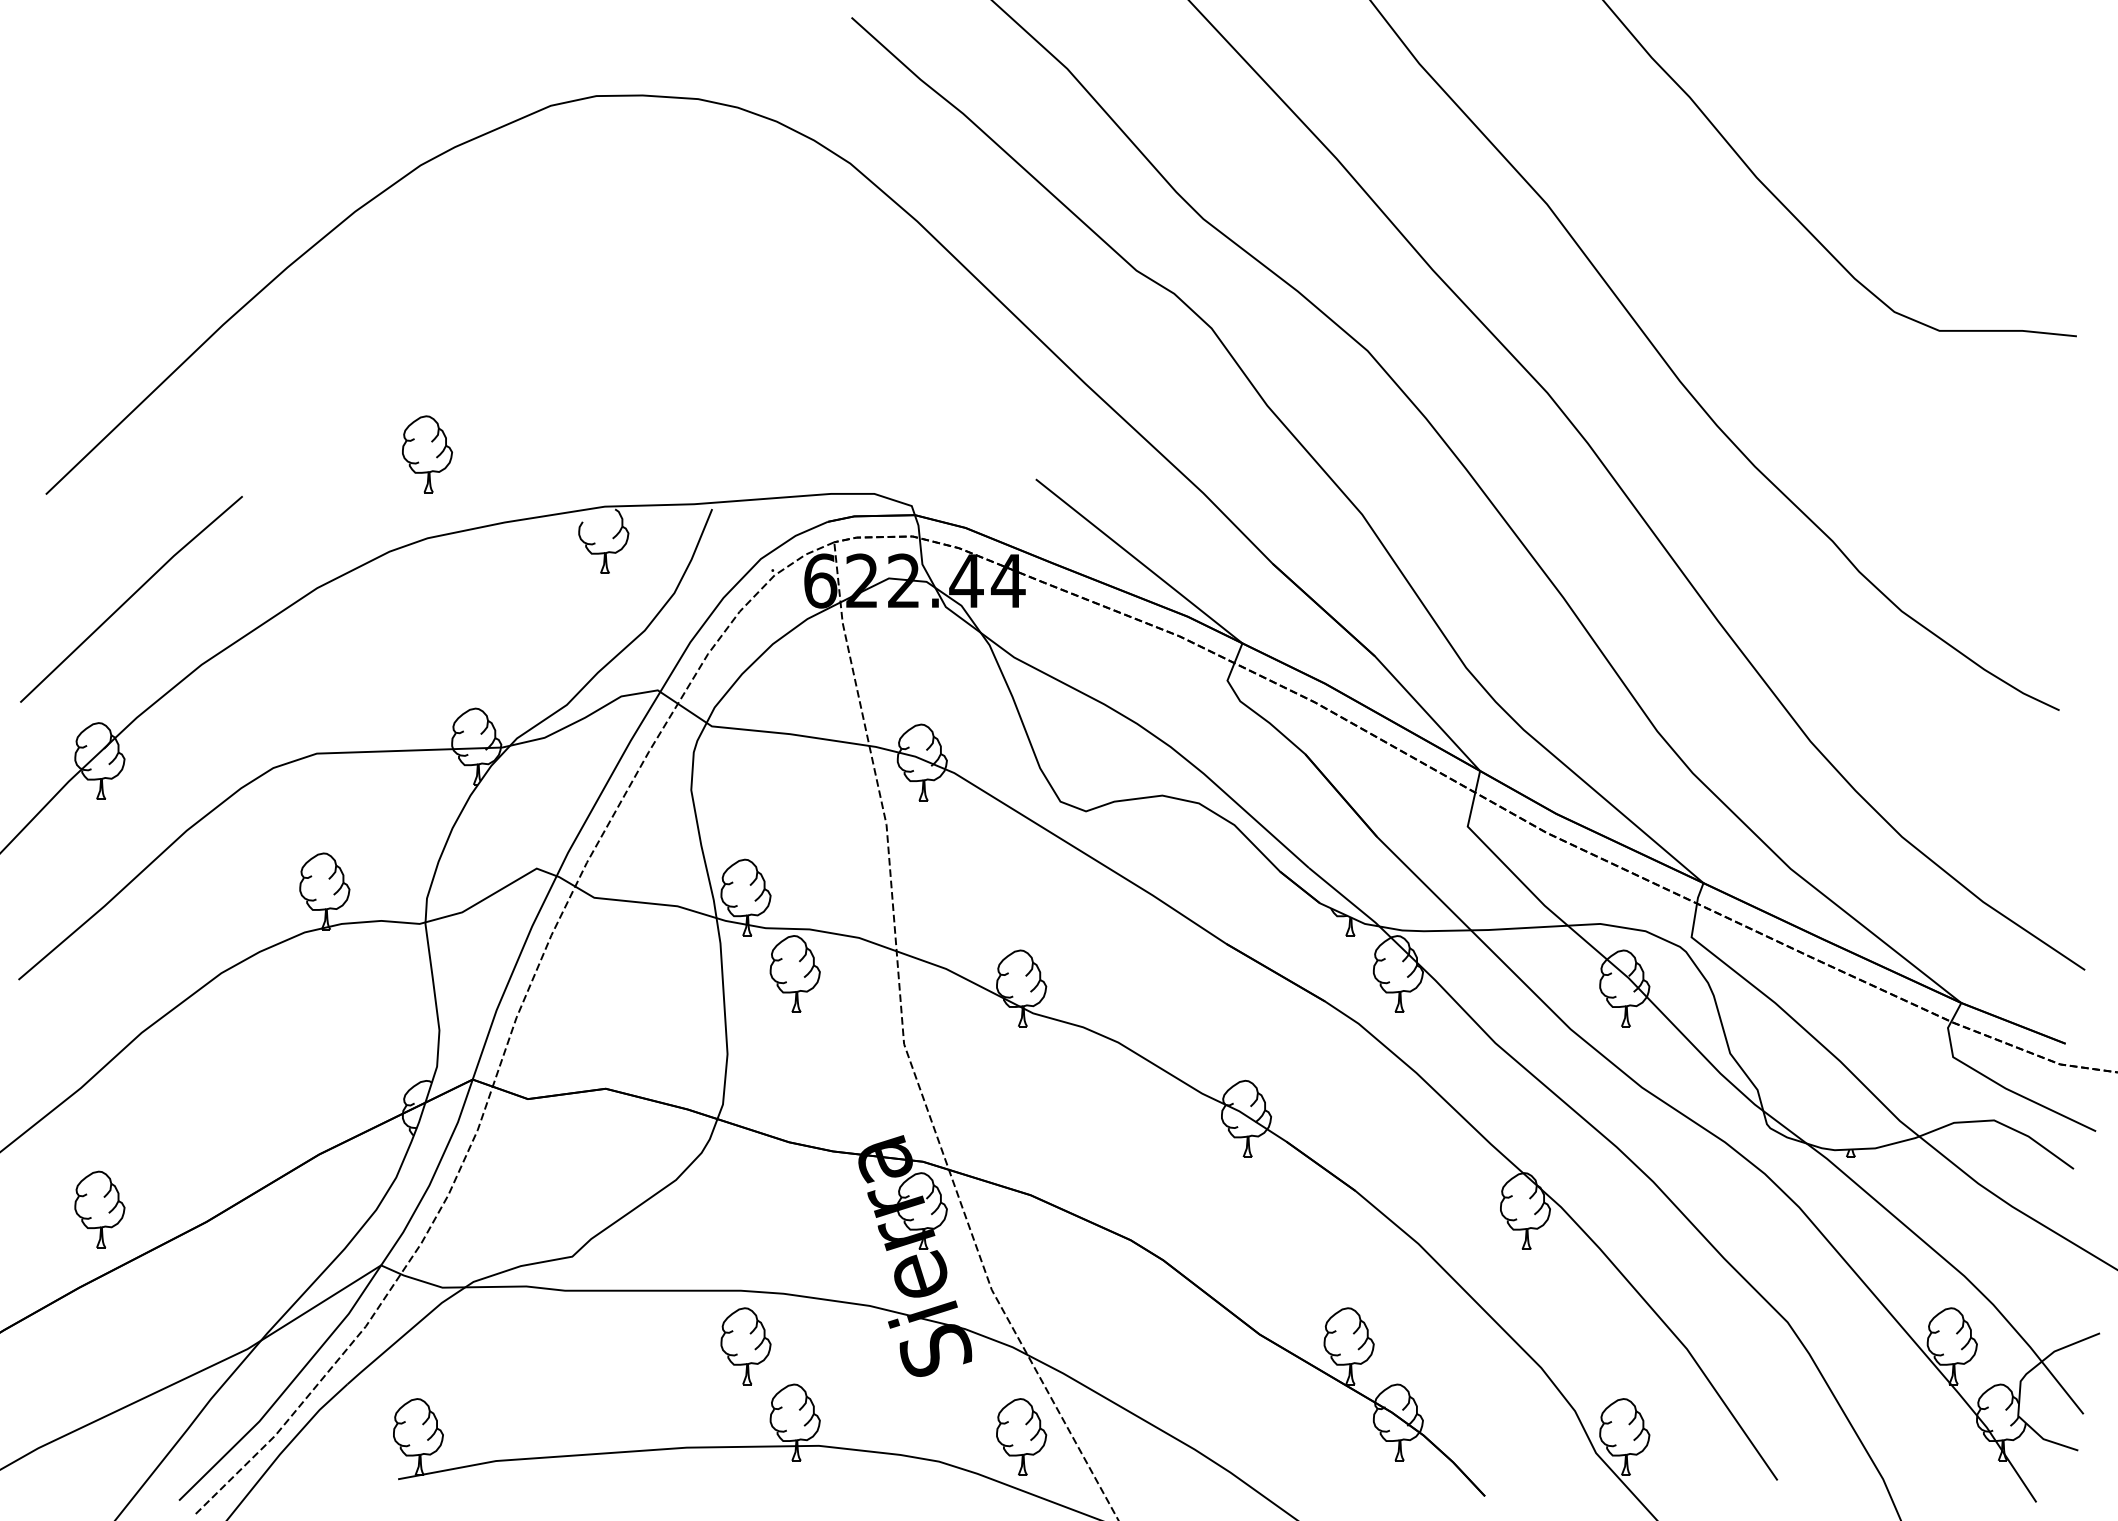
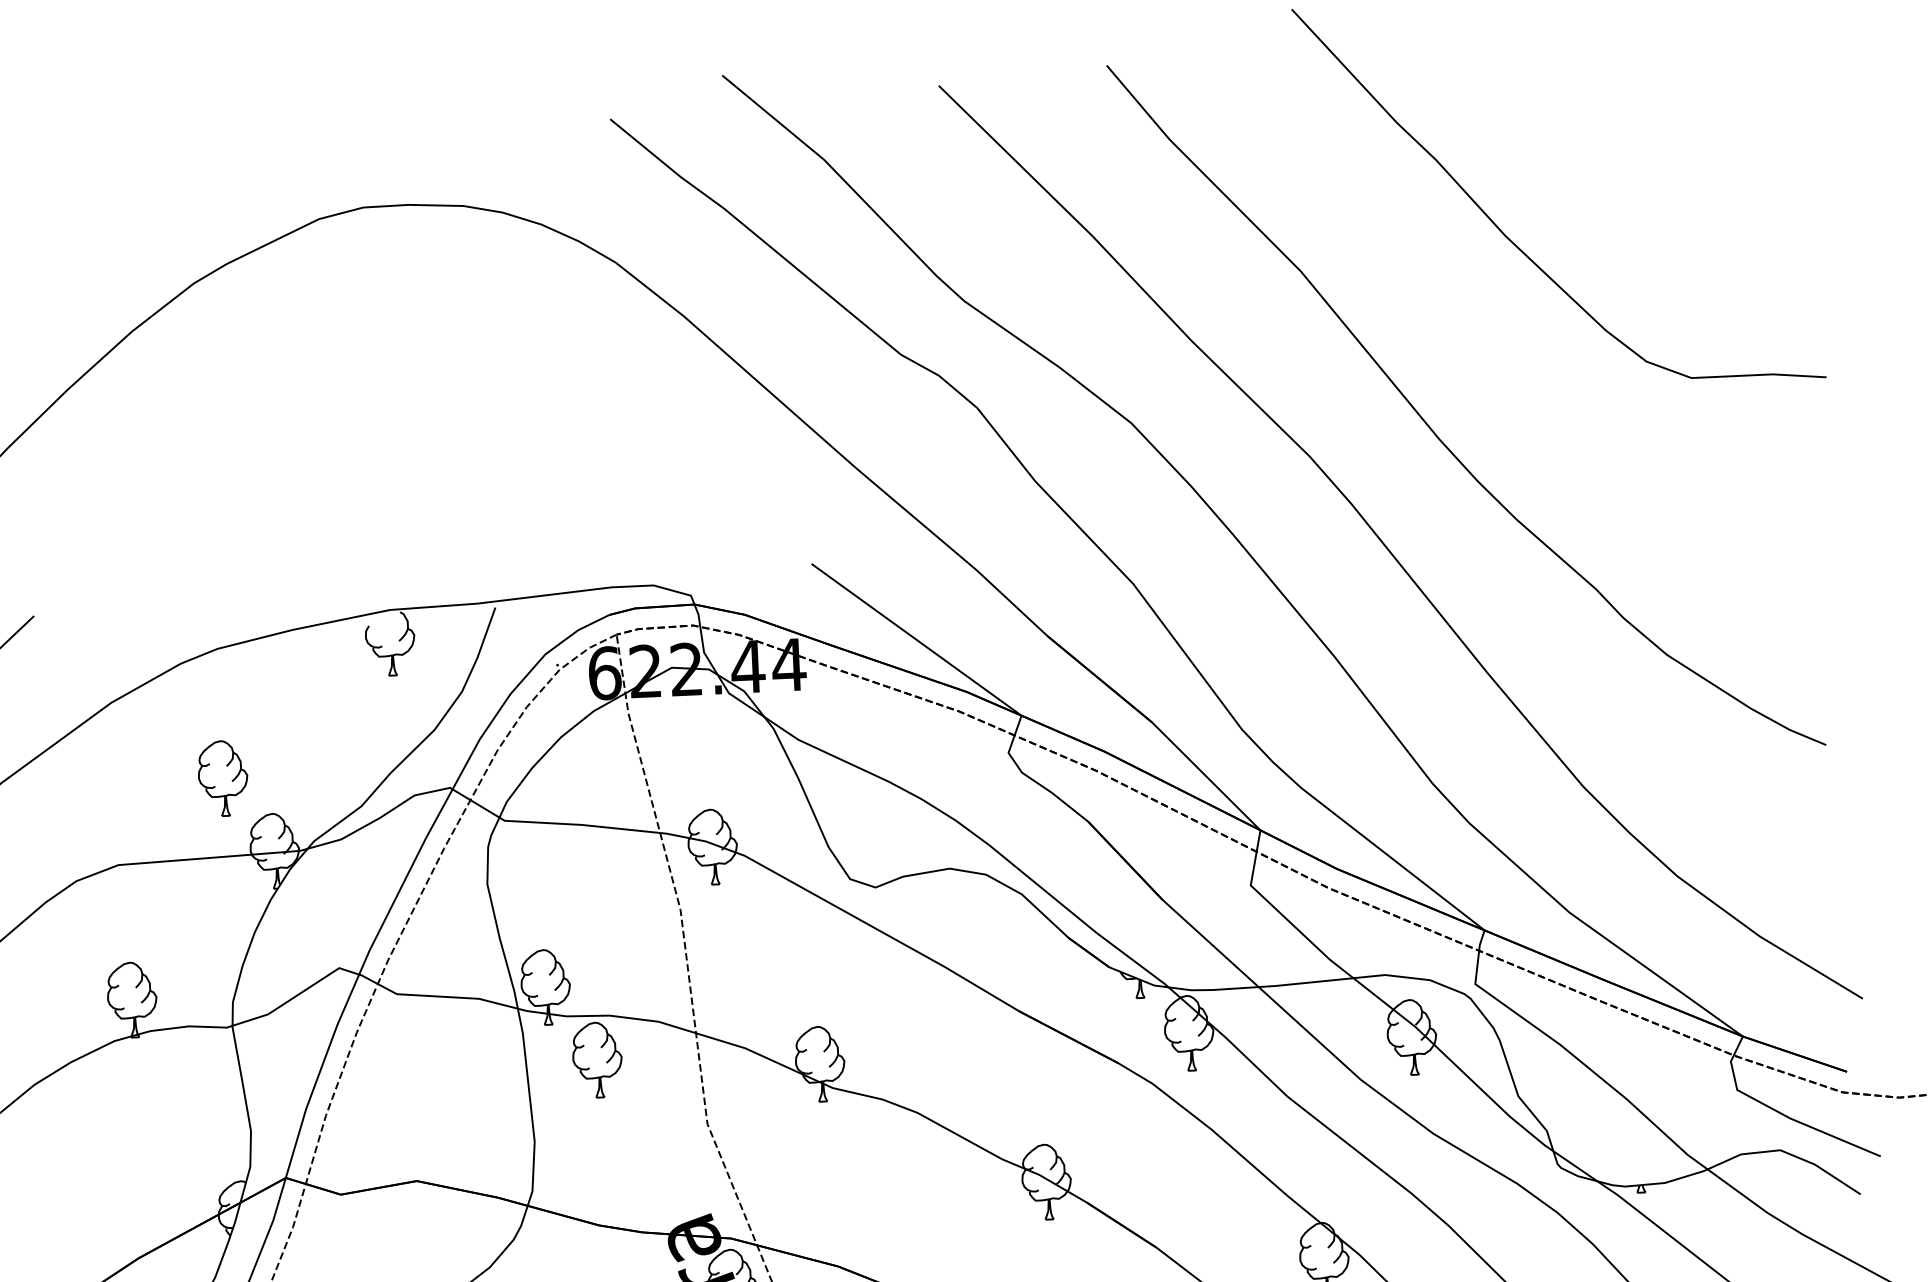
part: (427, 454) -> (223, 778), moved

